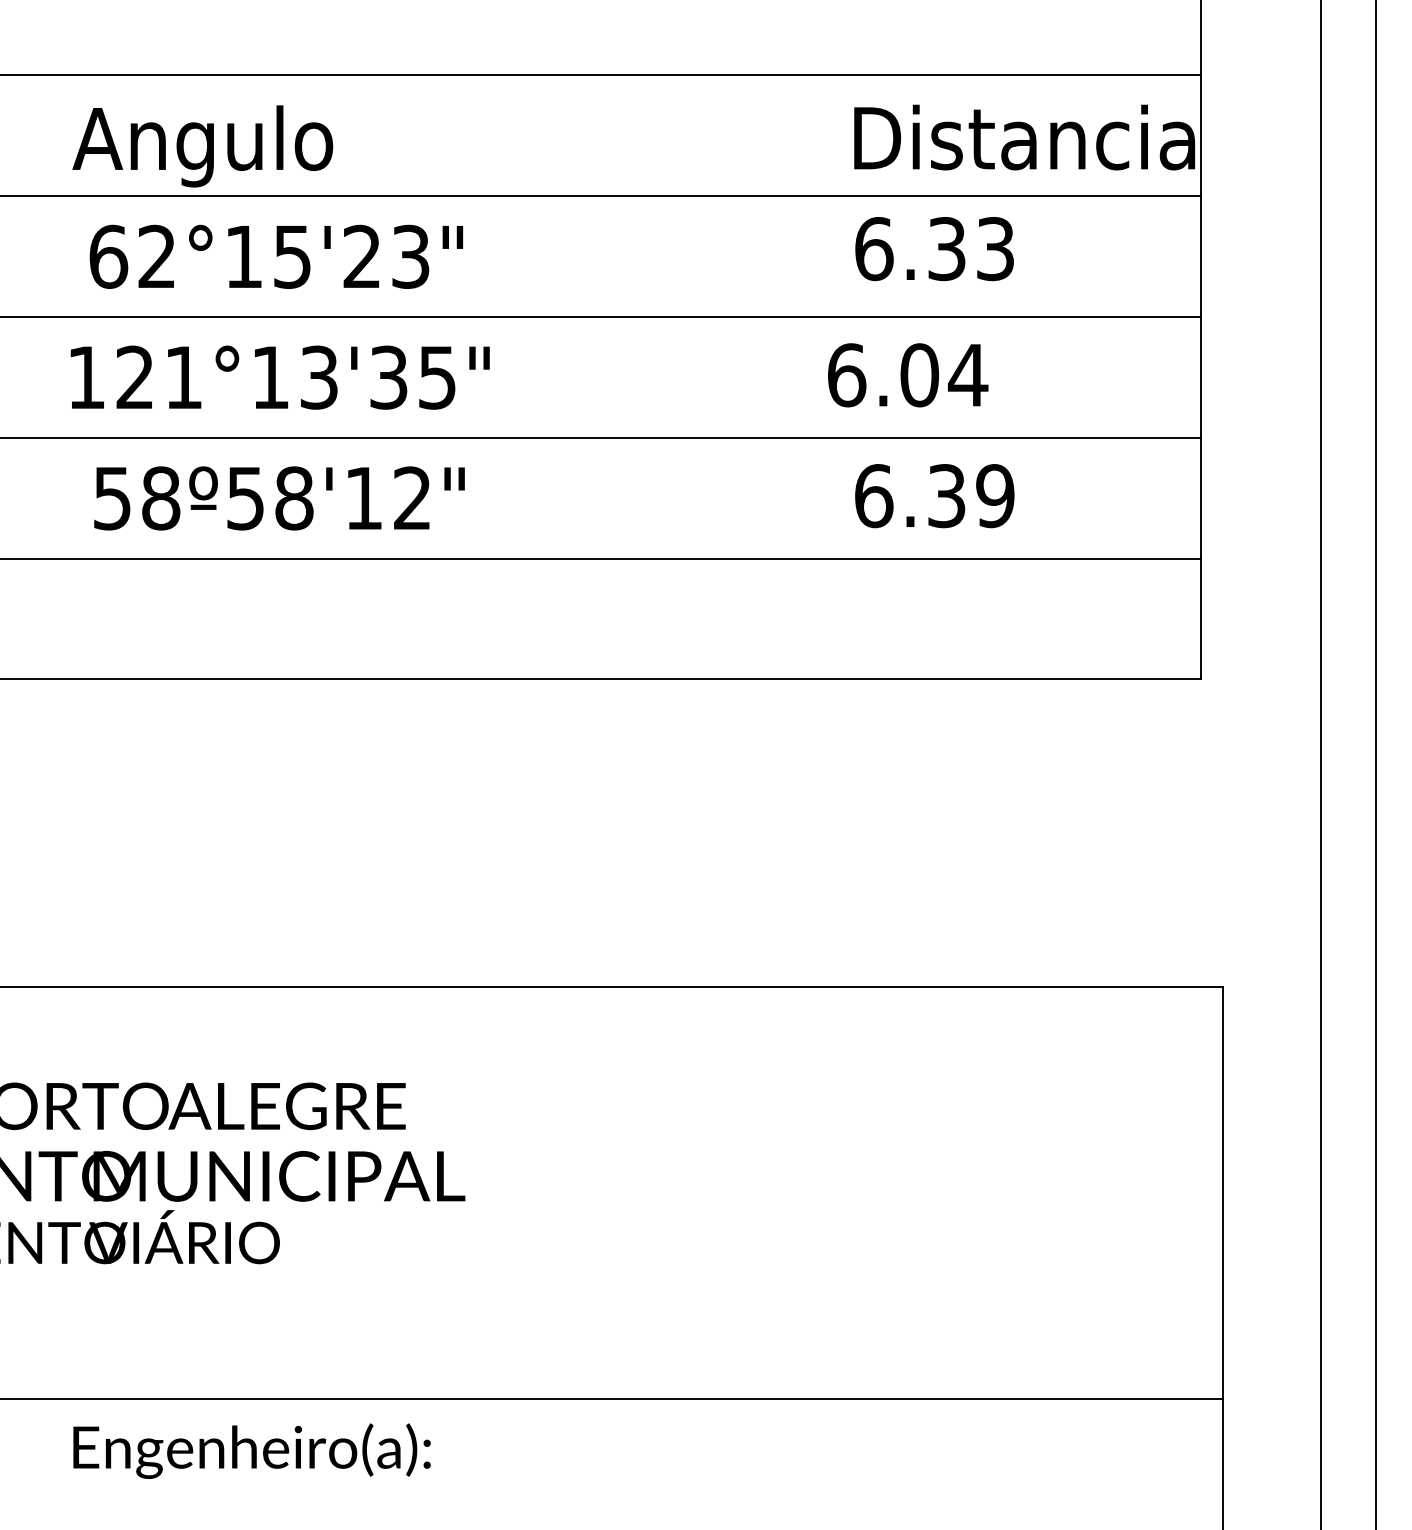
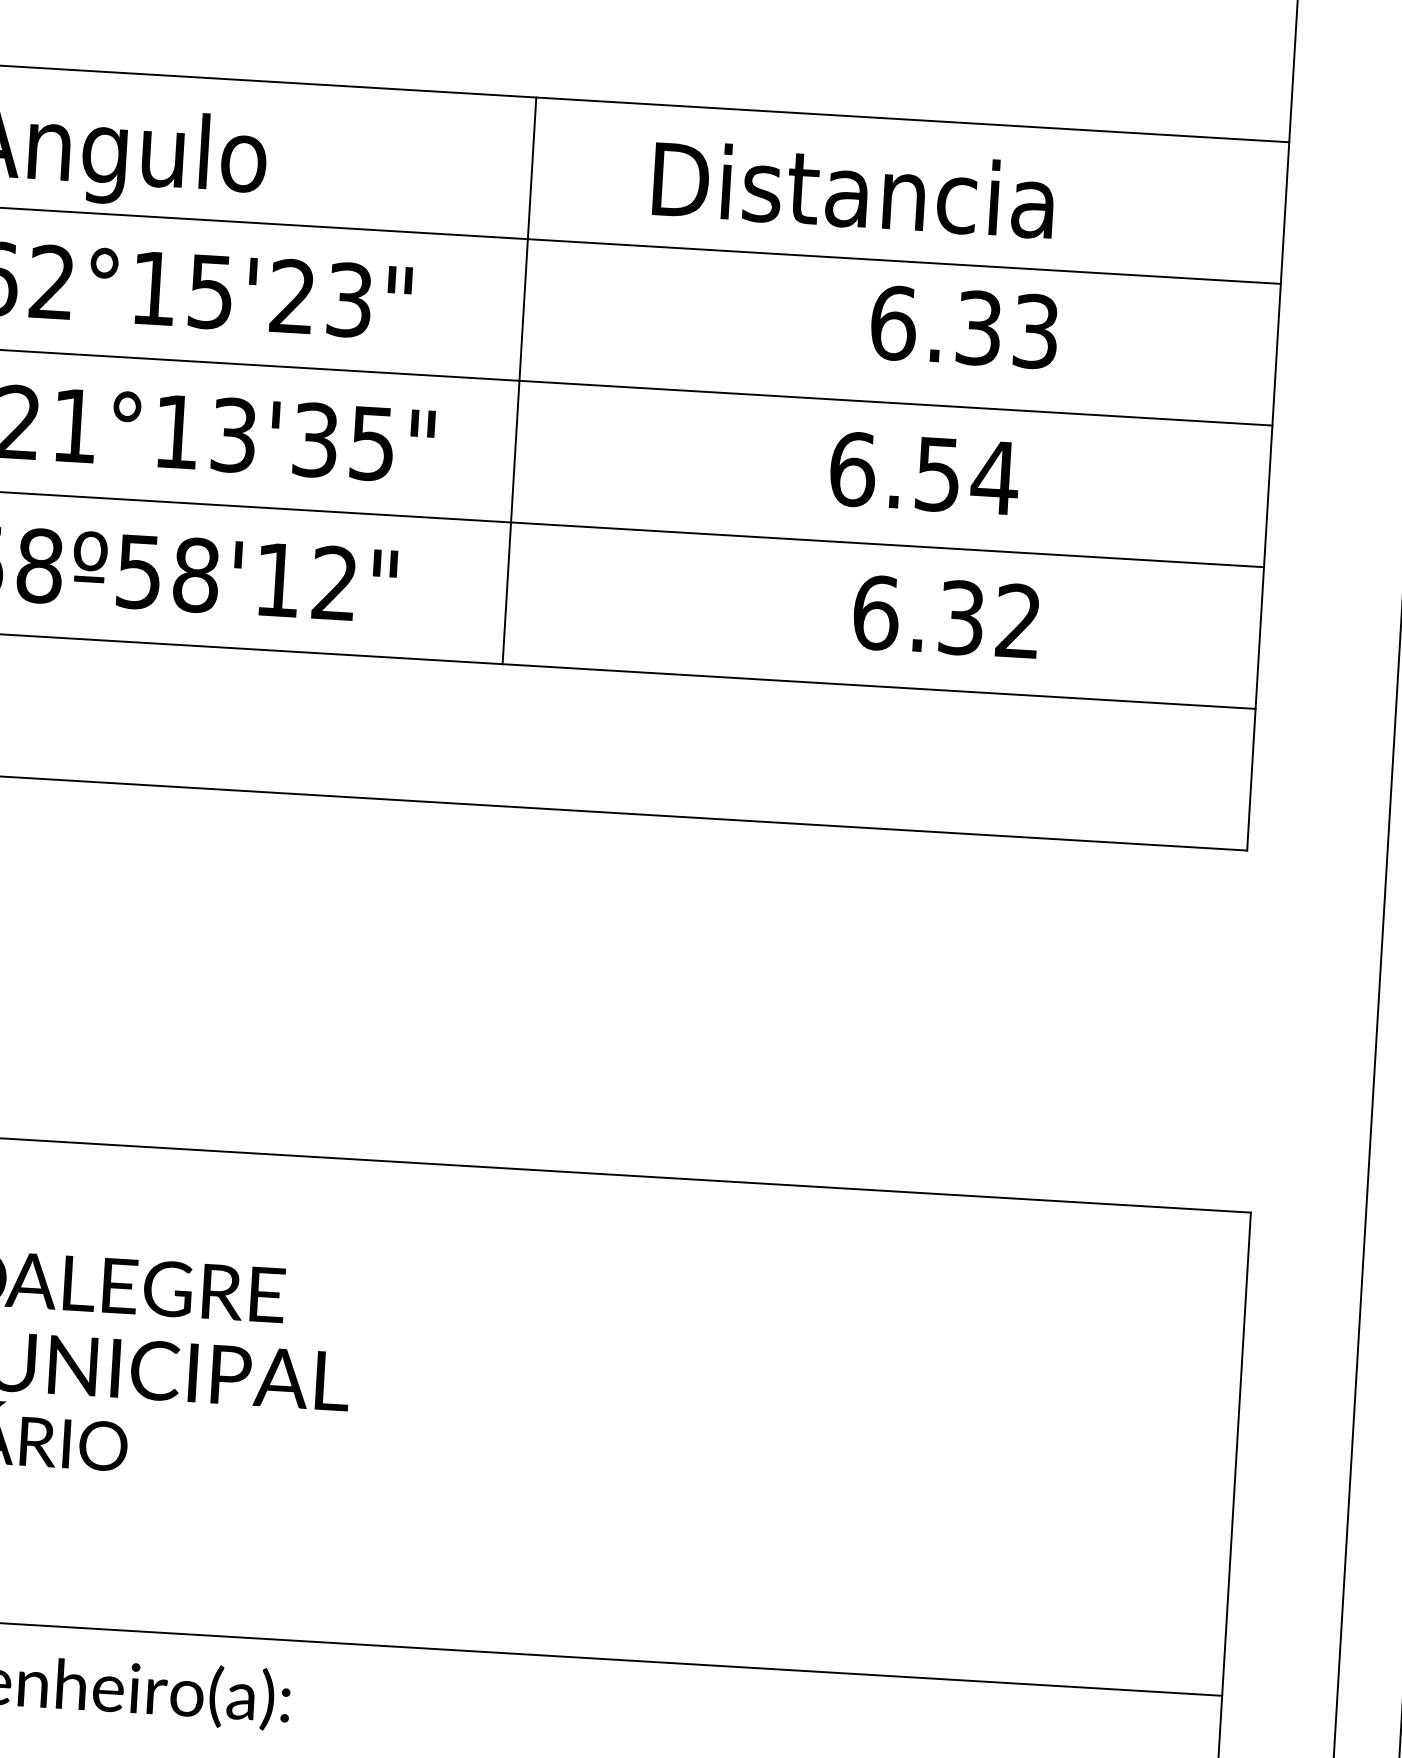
text: (1024, 137) -> (853, 189), moved
line: (559, 316) -> (519, 380), added
text: (919, 375) -> (937, 474), 6.04 -> 6.54
text: (995, 496) -> (1018, 621), 6.39 -> 6.32

